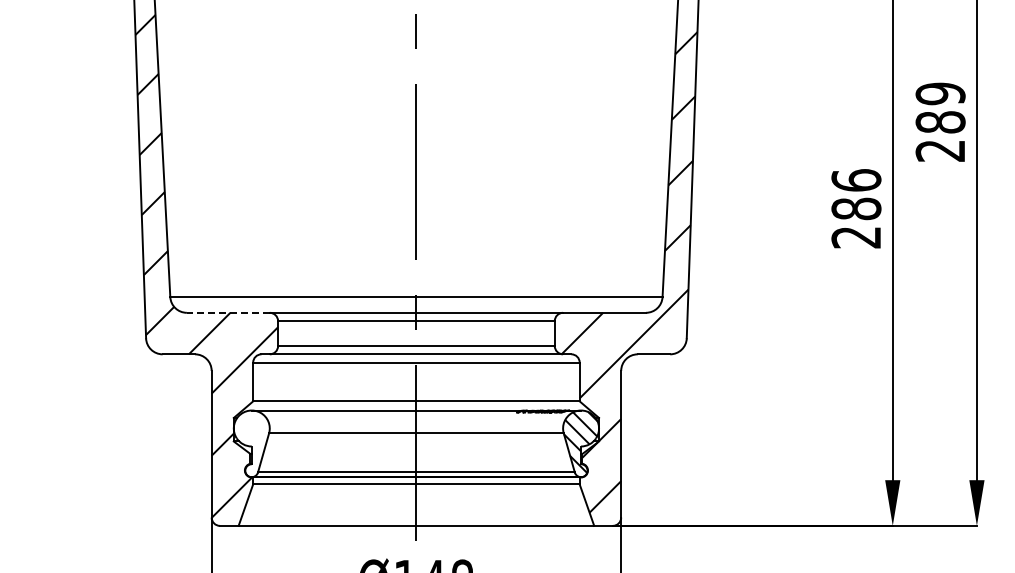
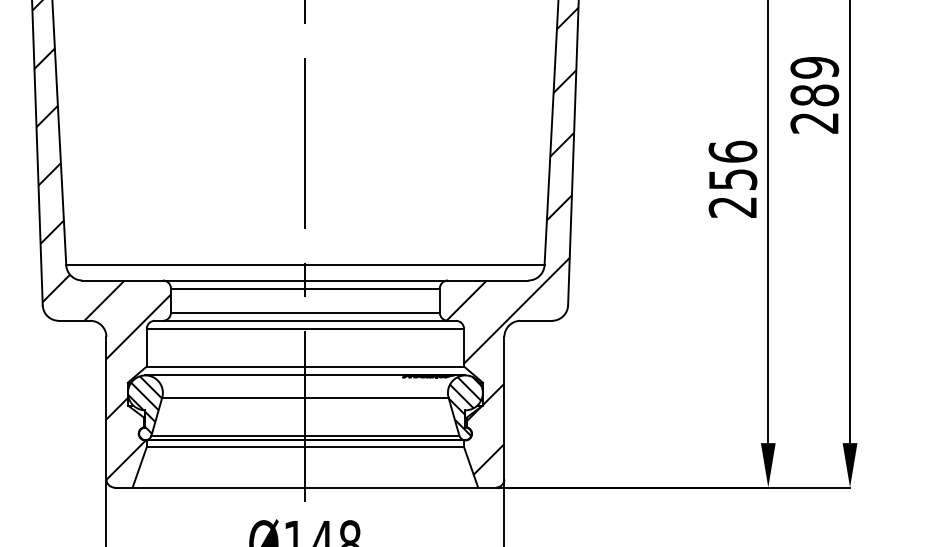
text: (856, 208) -> (733, 179), 286 -> 256
line: (227, 312) -> (121, 280), dashed -> solid
hatch: (250, 443) -> (144, 407), added

